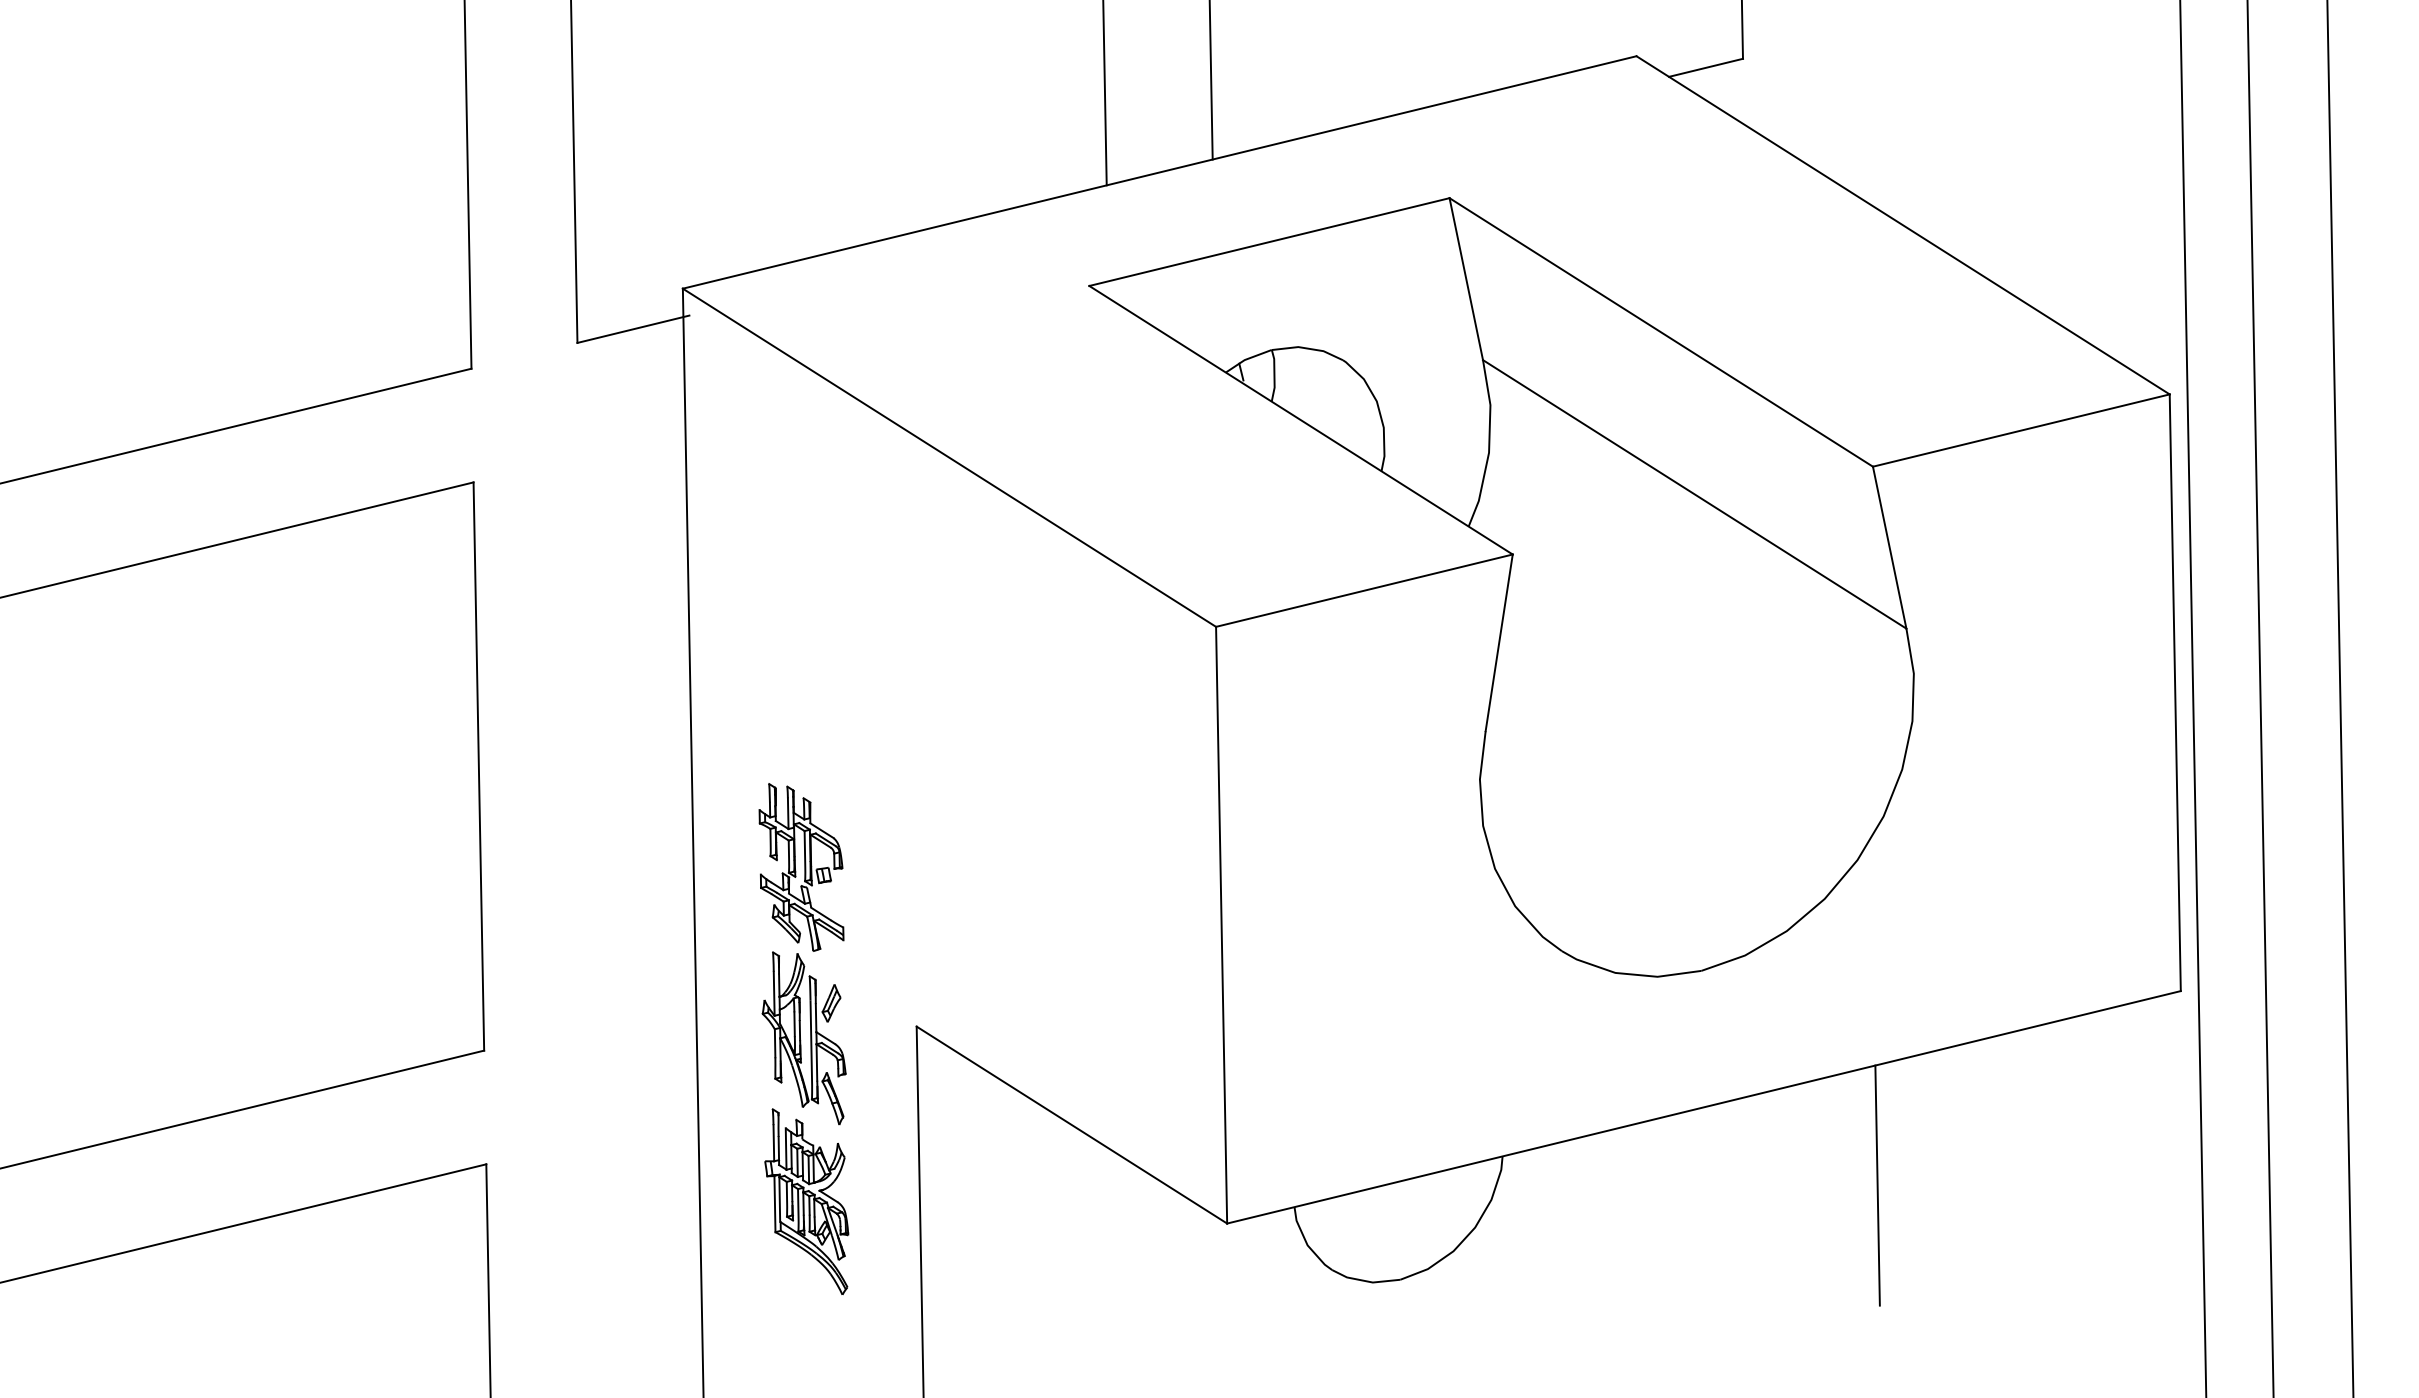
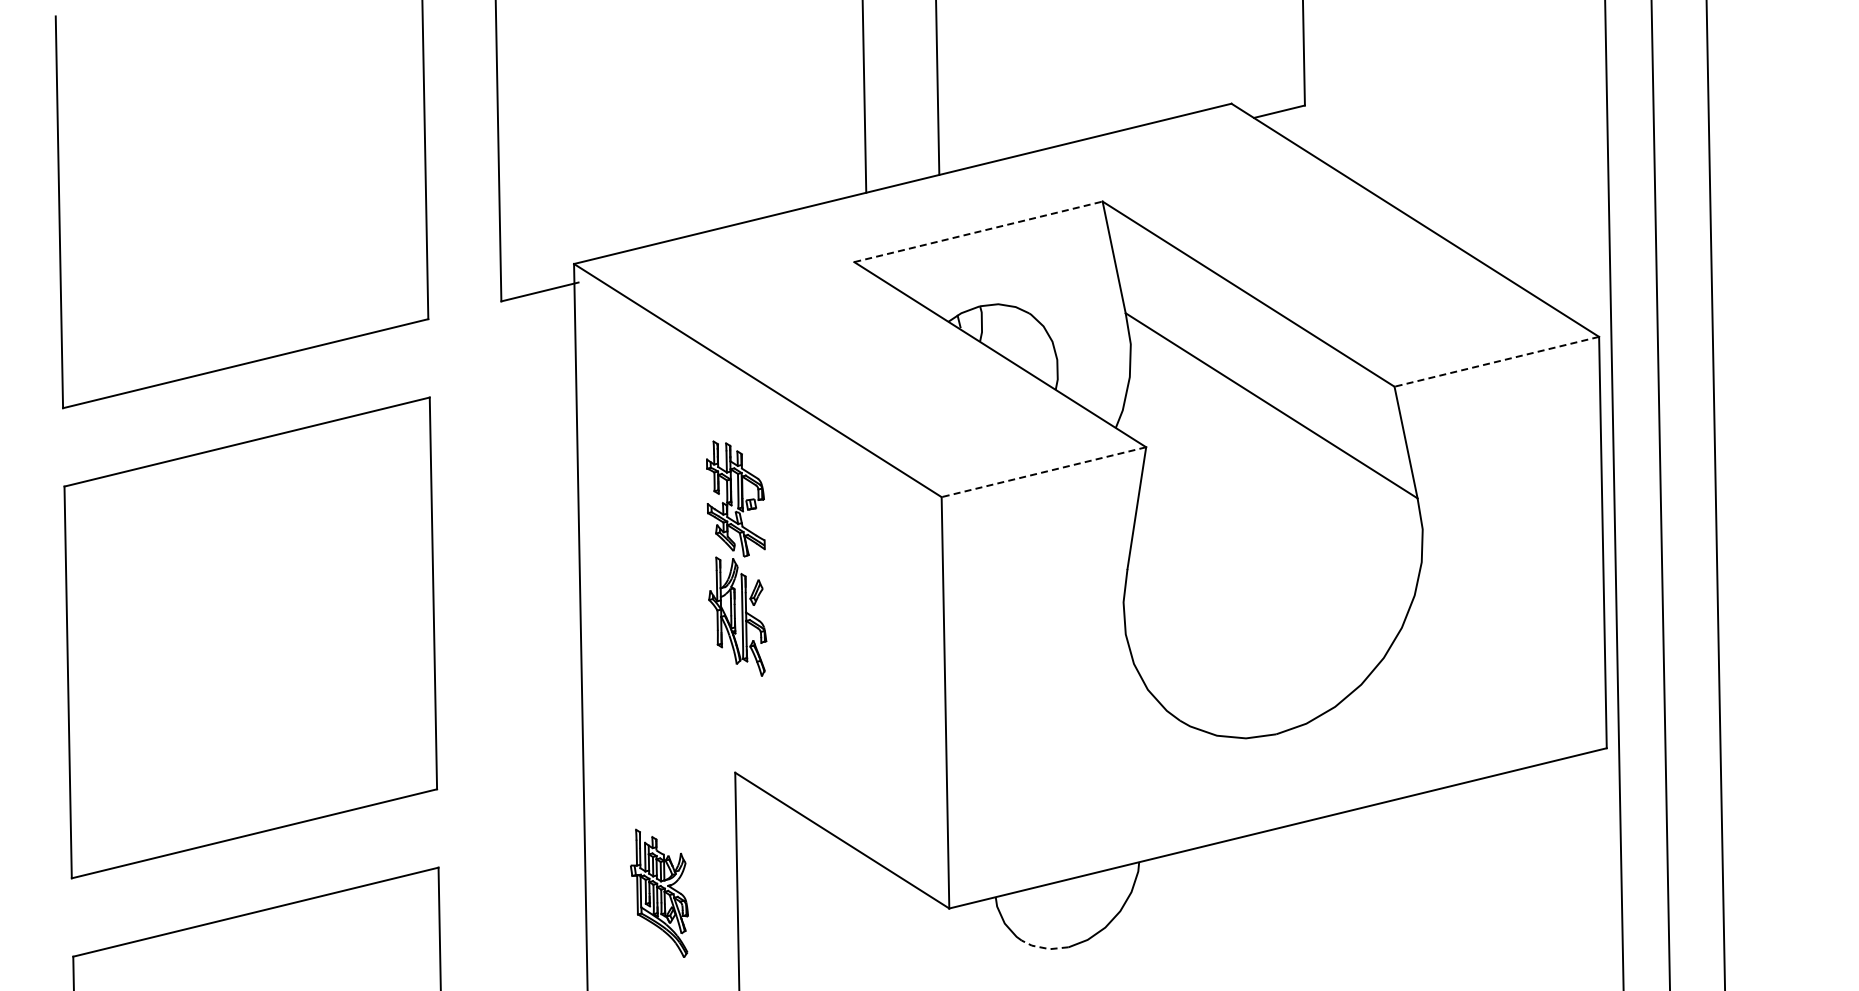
line: (1269, 241) -> (978, 231), solid -> dashed
line: (2020, 430) -> (1496, 361), solid -> dashed
line: (1363, 591) -> (1043, 472), solid -> dashed
part: (802, 953) -> (736, 558), moved
line: (1877, 1185) -> (1397, 882), removed
line: (1365, 1281) -> (1044, 948), solid -> dashed

